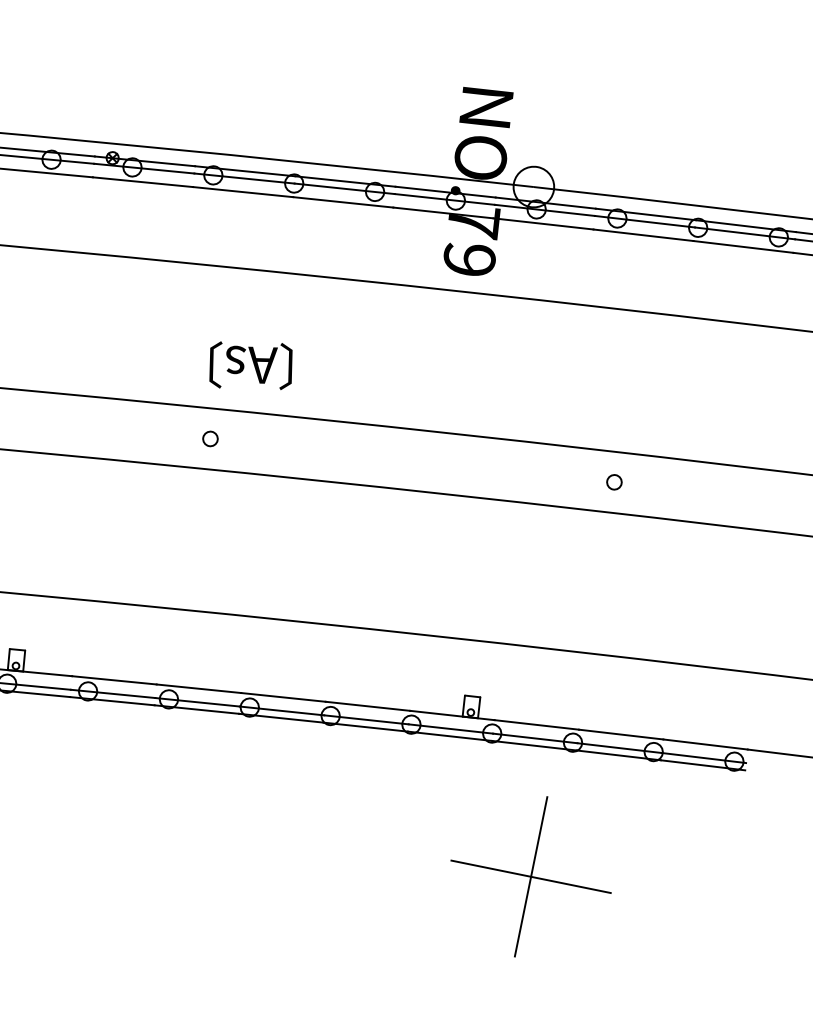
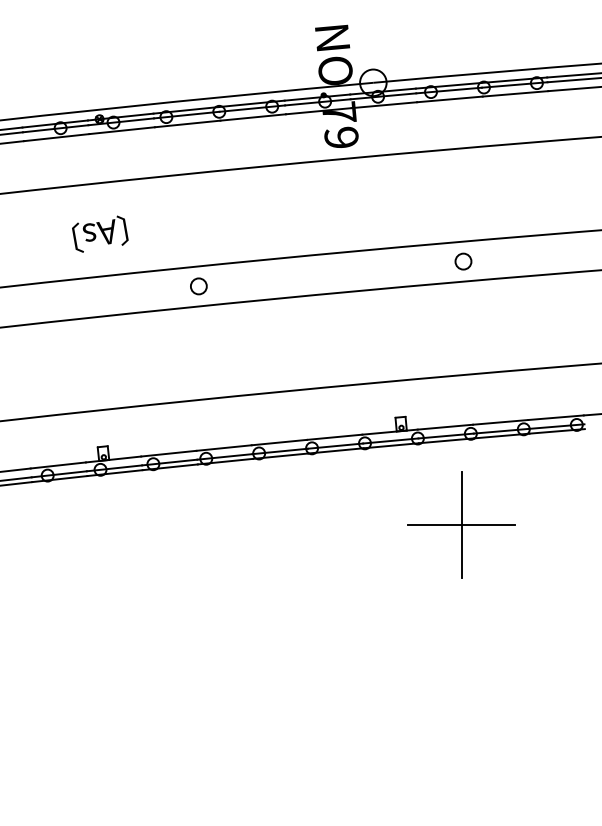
text: (251, 364) -> (100, 233), moved
circle: (209, 438) -> (198, 286), size x1.67
circle: (614, 482) -> (463, 261), size x1.67

